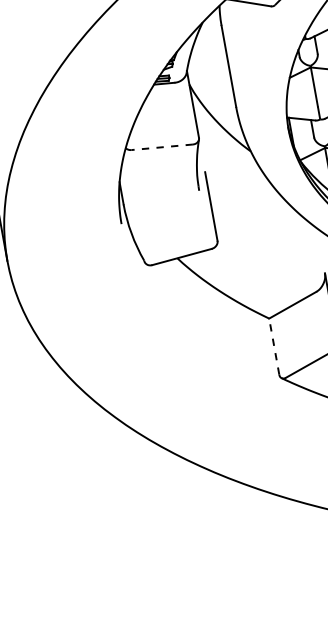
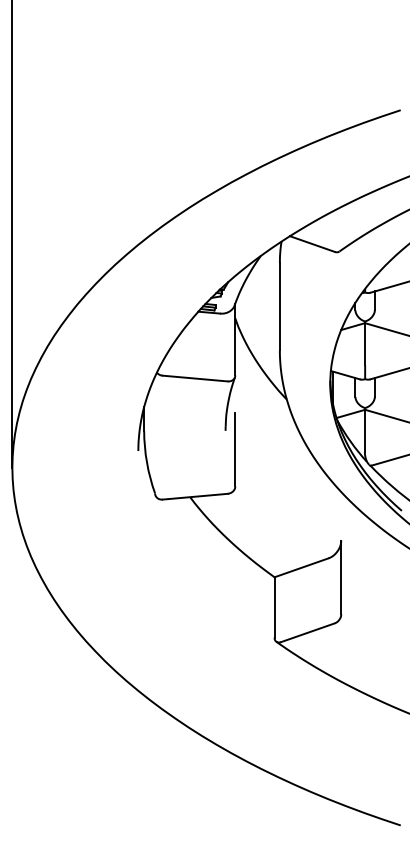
line: (162, 147) -> (195, 378), dashed -> solid
line: (274, 345) -> (274, 606), dashed -> solid

